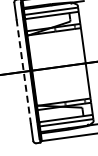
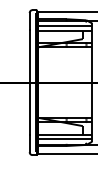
line: (23, 71) -> (29, 82), dashed -> solid

